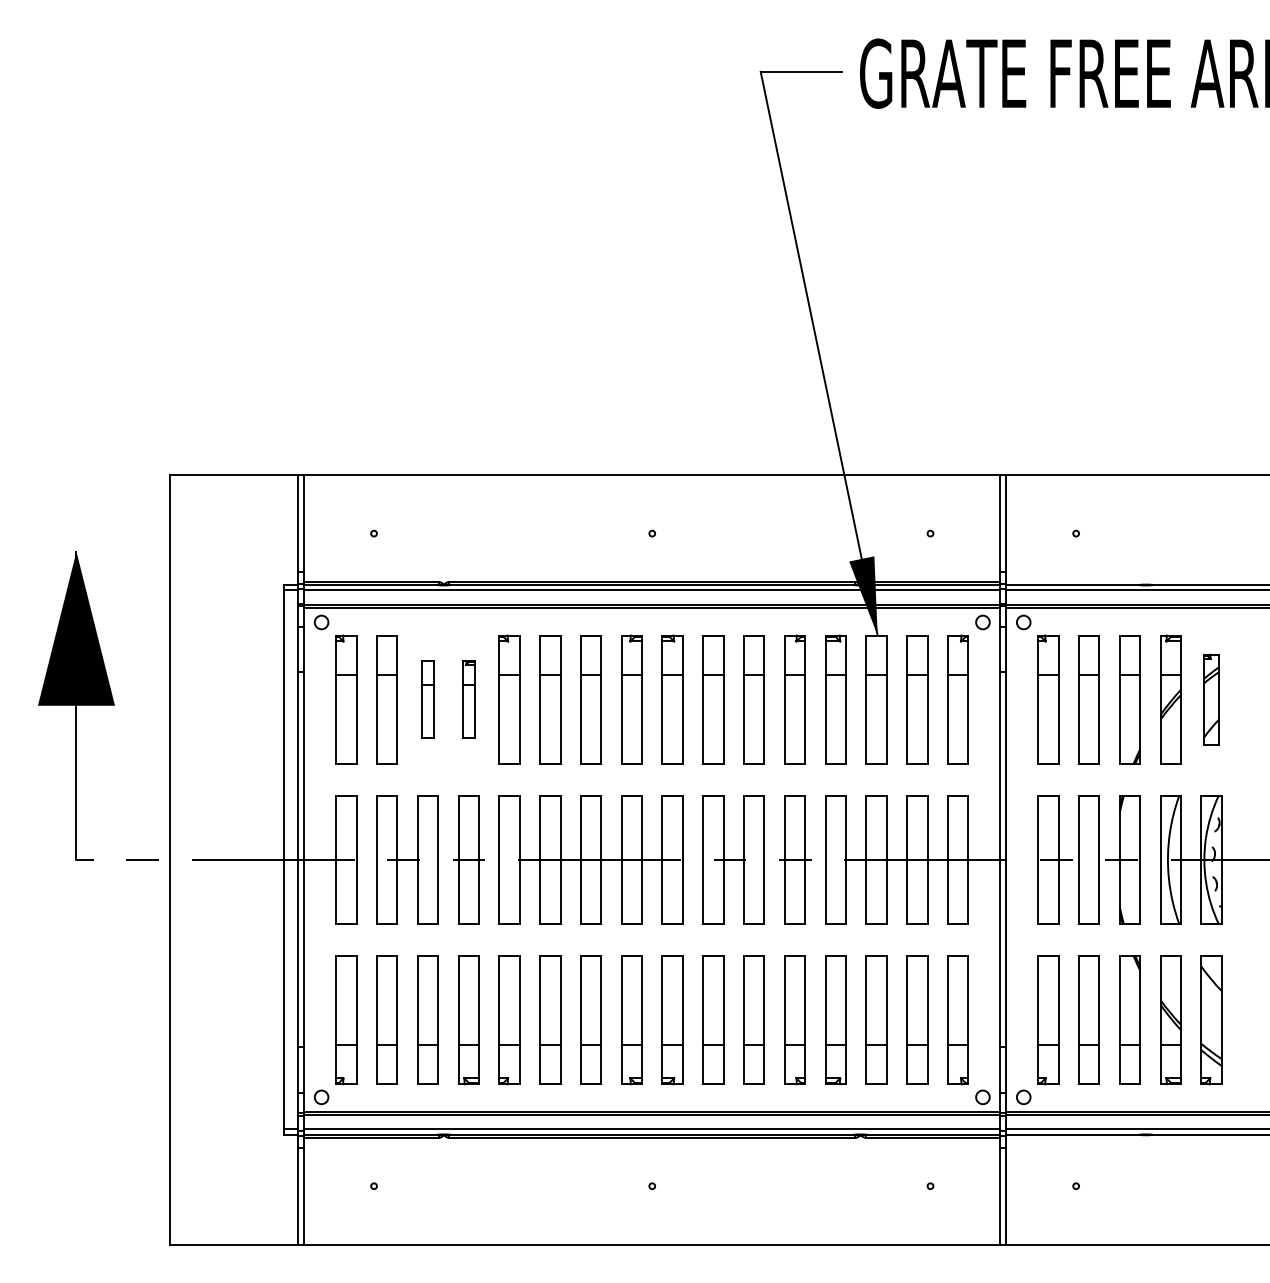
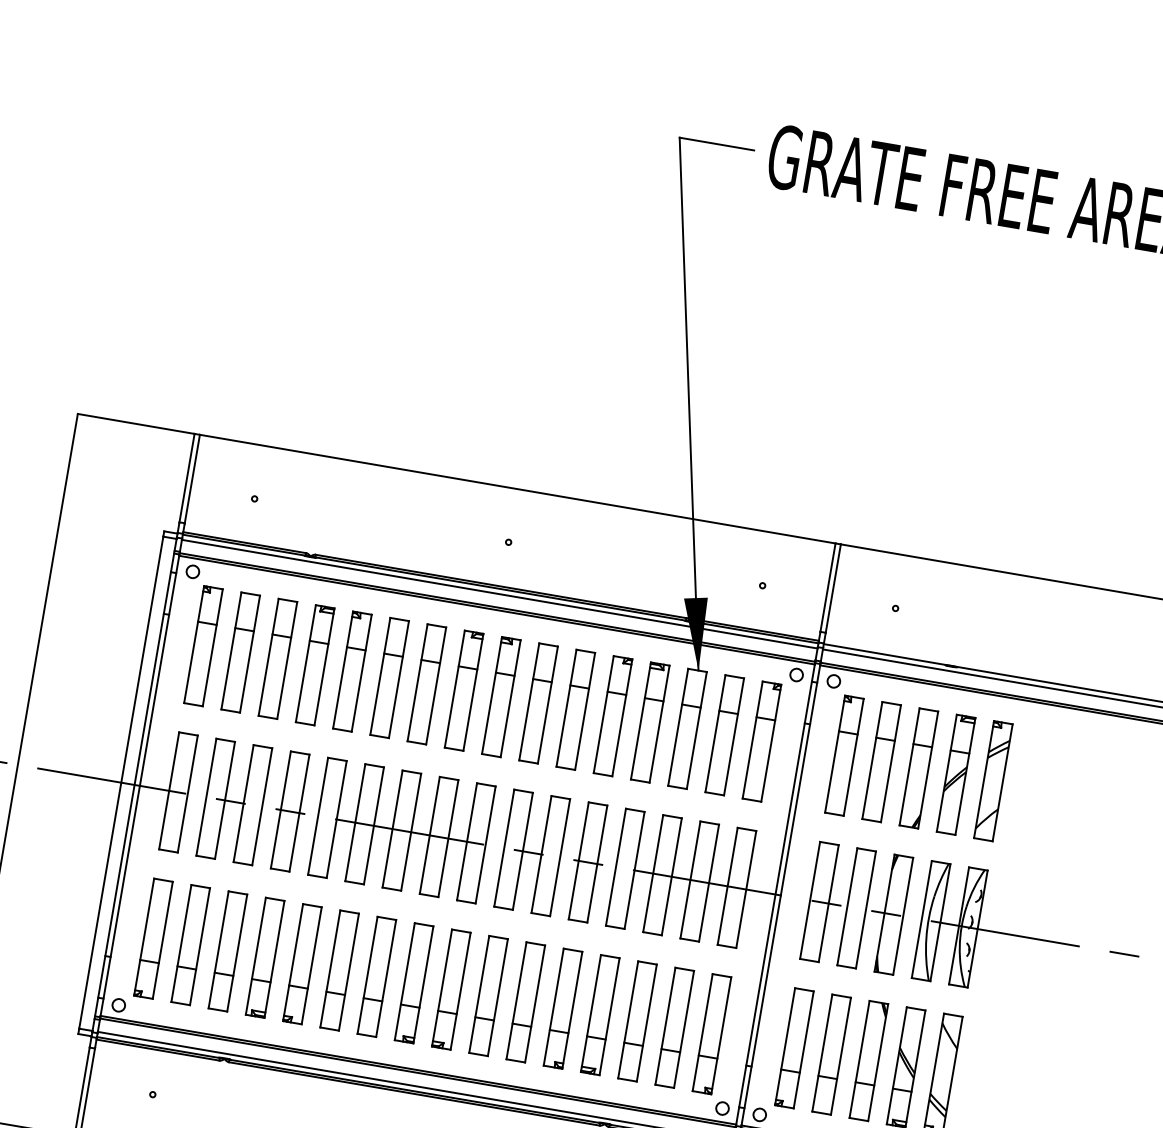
part: (427, 699) -> (277, 658), size x1.67
part: (468, 699) -> (315, 665), size x1.67
part: (1211, 699) -> (993, 781), size x1.43

